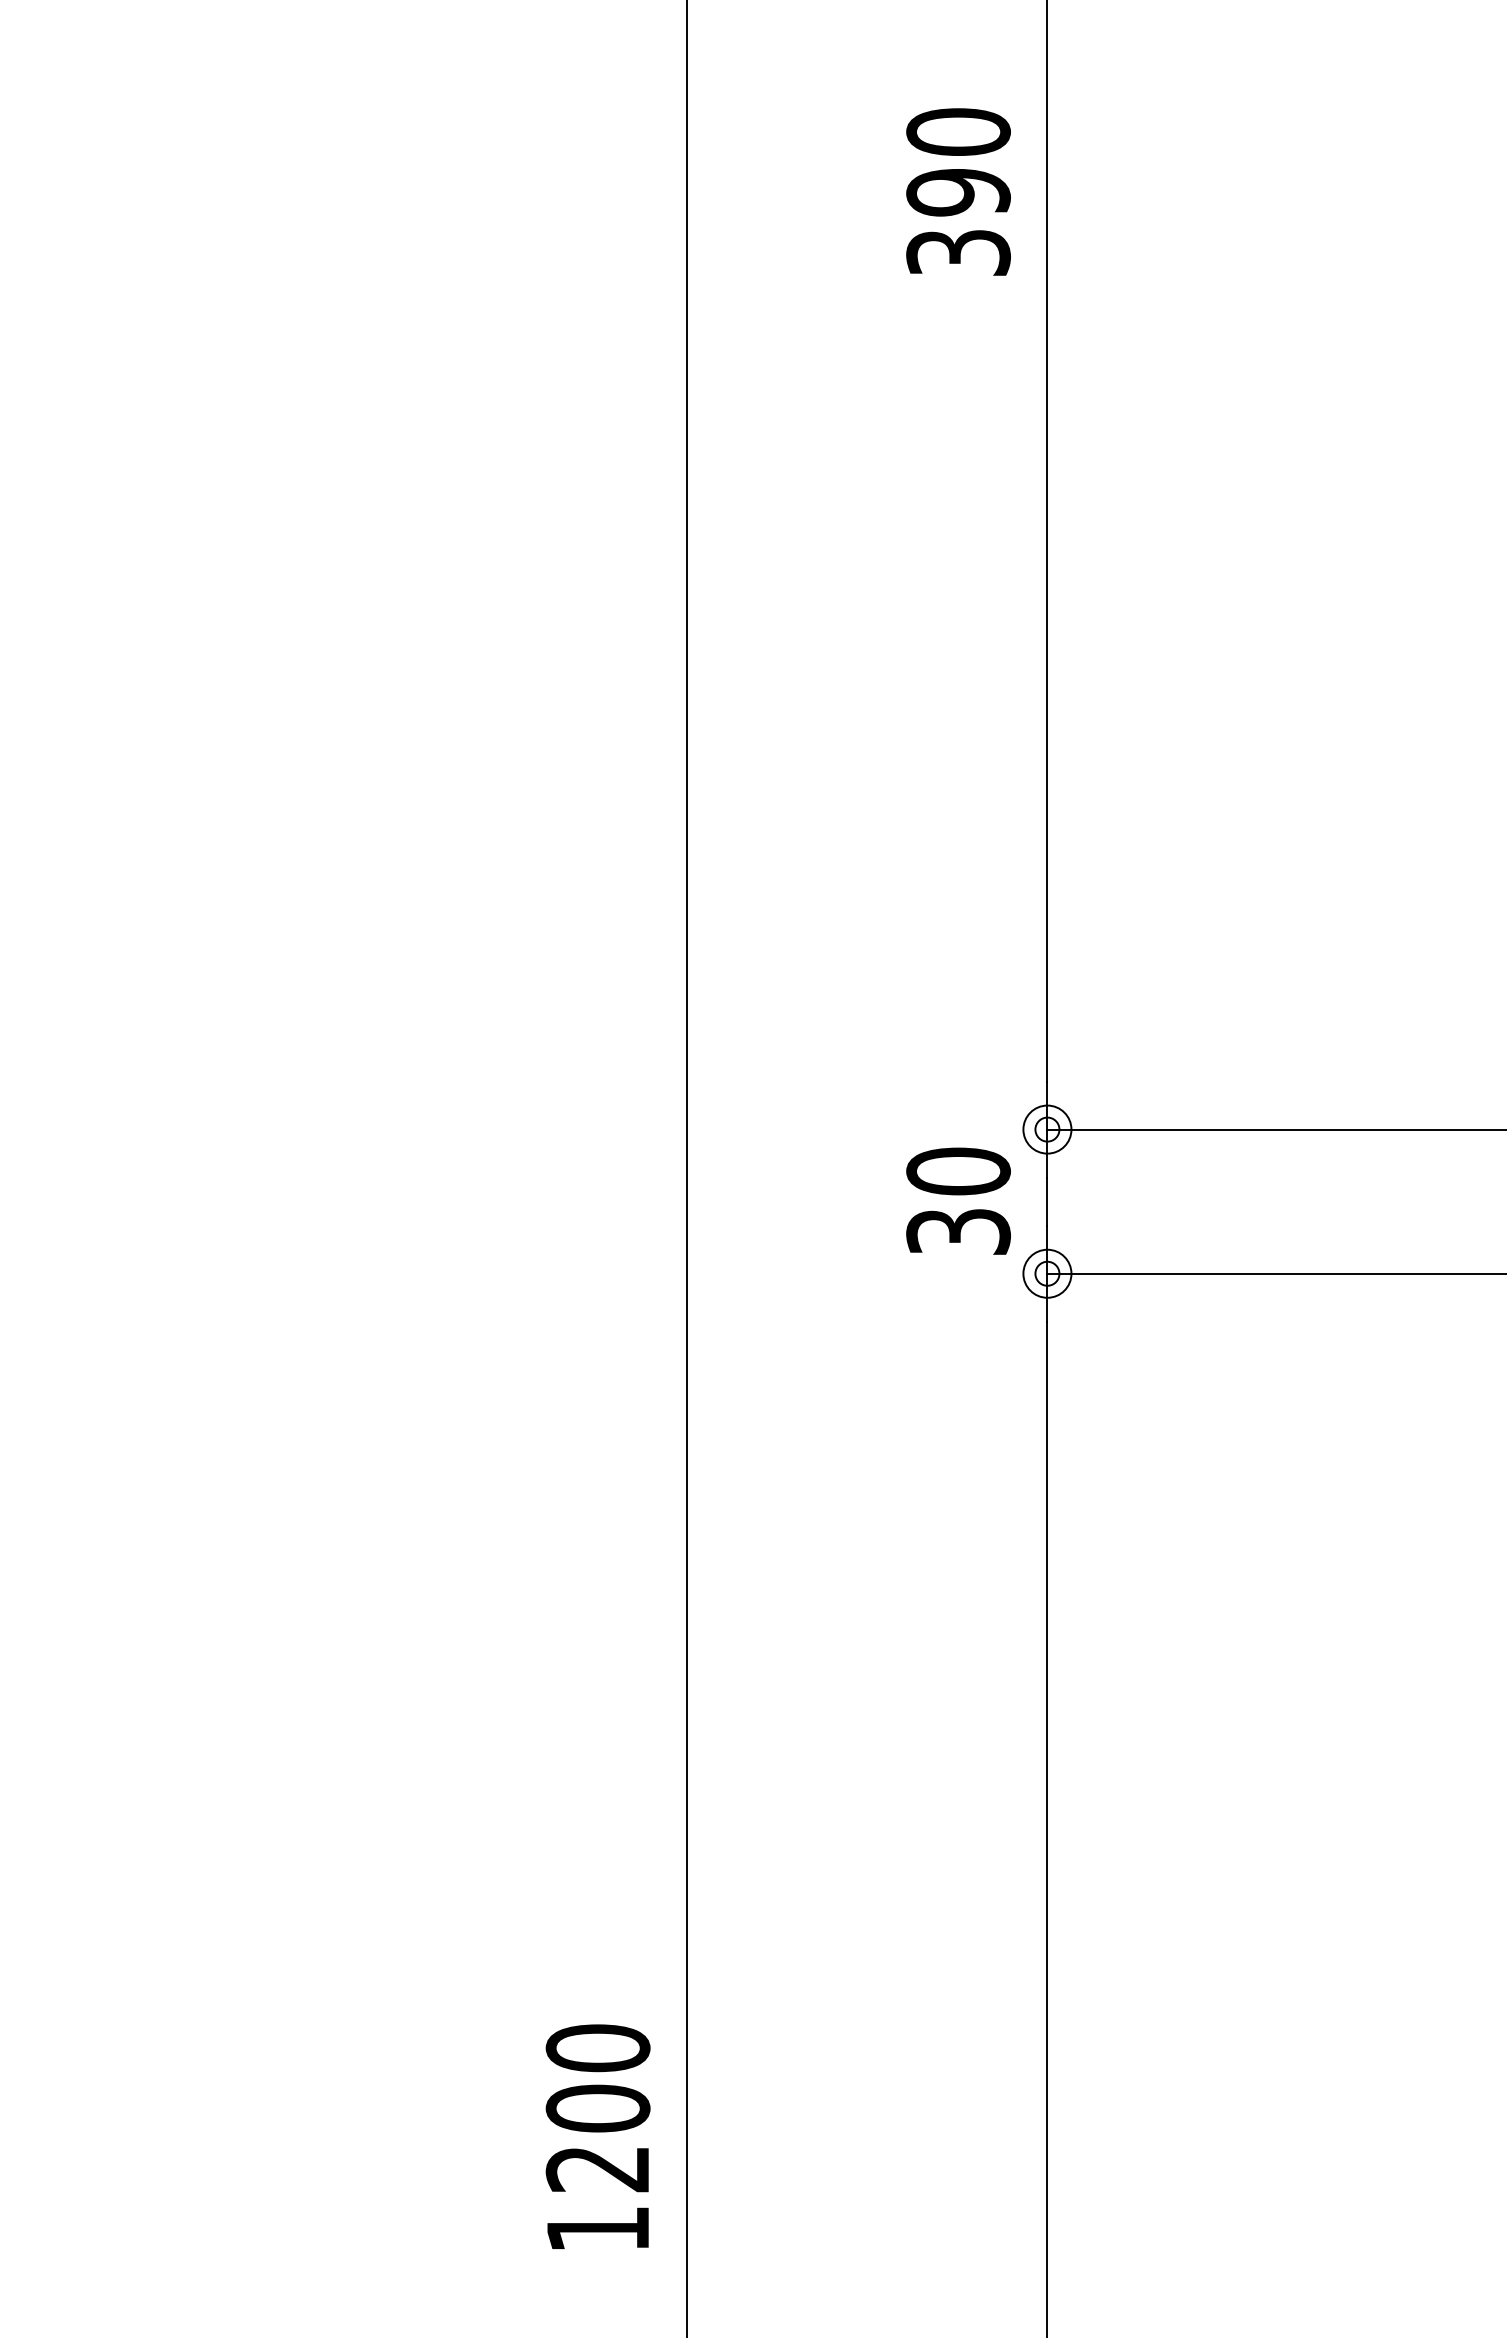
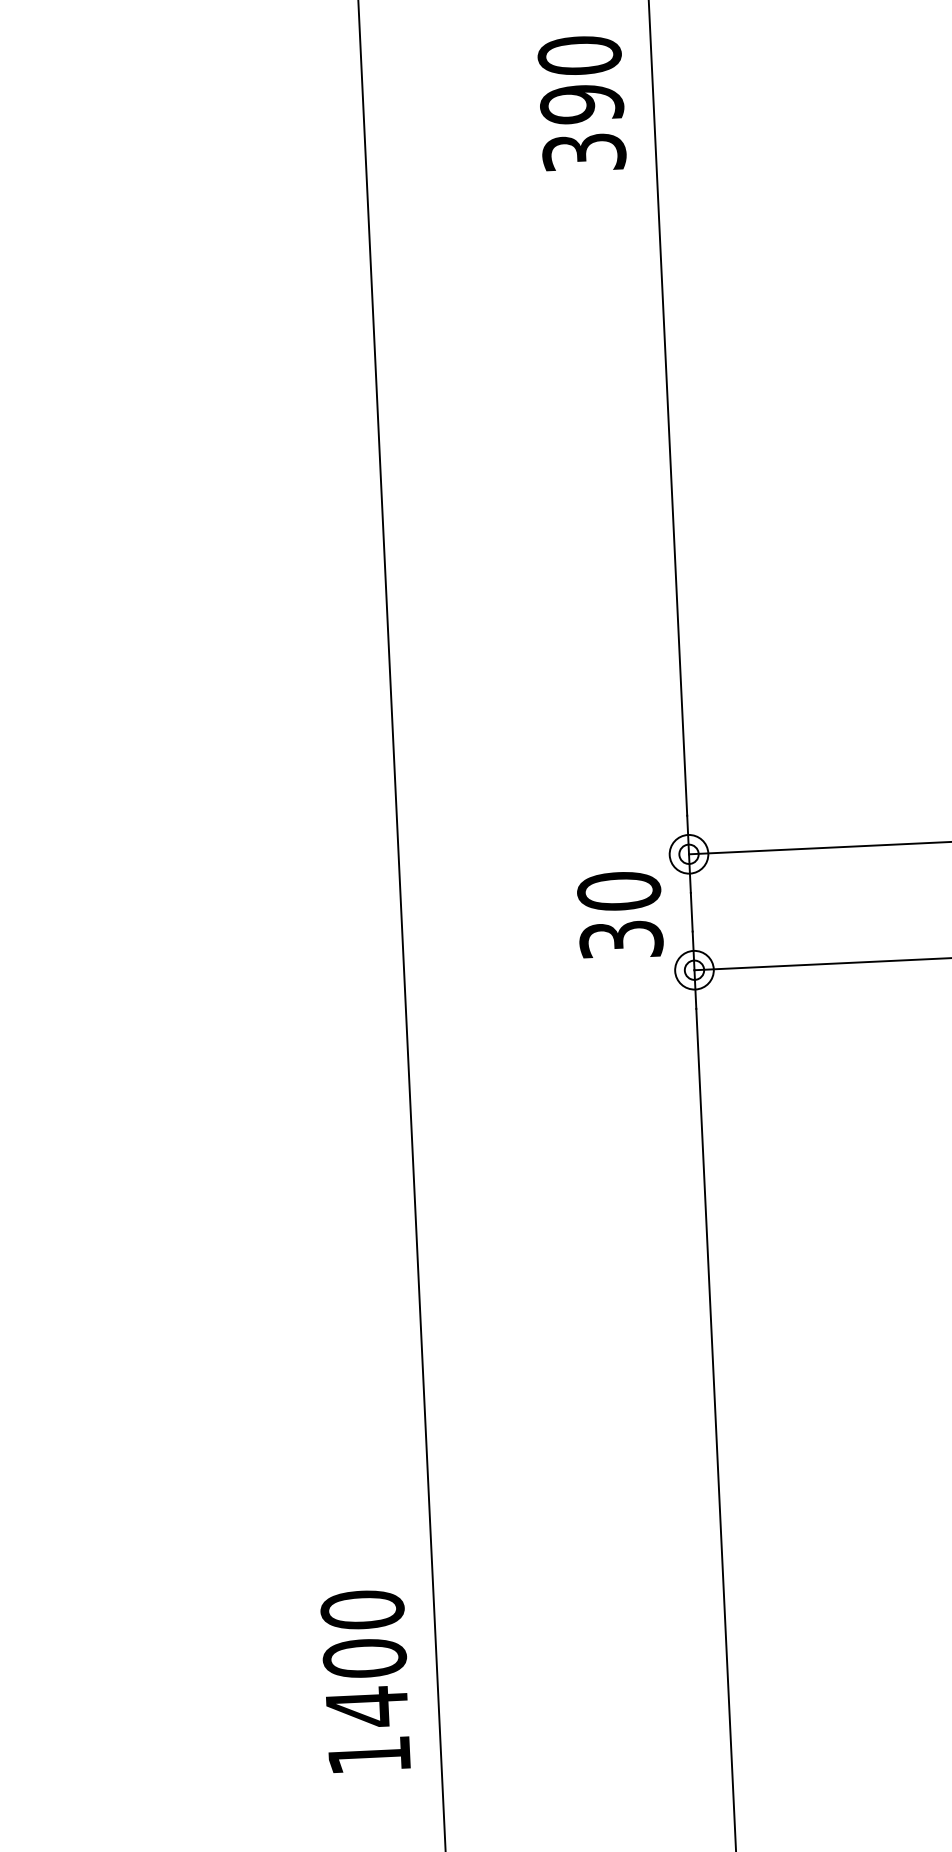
text: (596, 2169) -> (365, 1707), 1200 -> 1400

